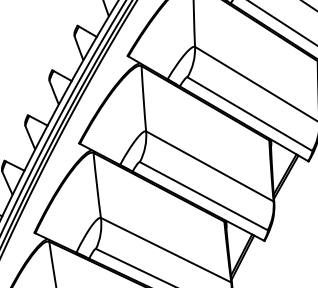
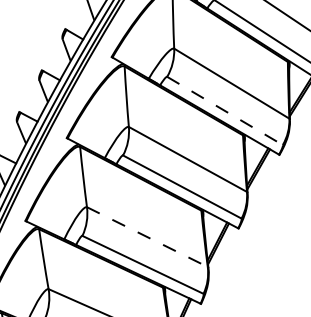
line: (250, 114) -> (225, 111), solid -> dashed
line: (166, 250) -> (147, 237), solid -> dashed

